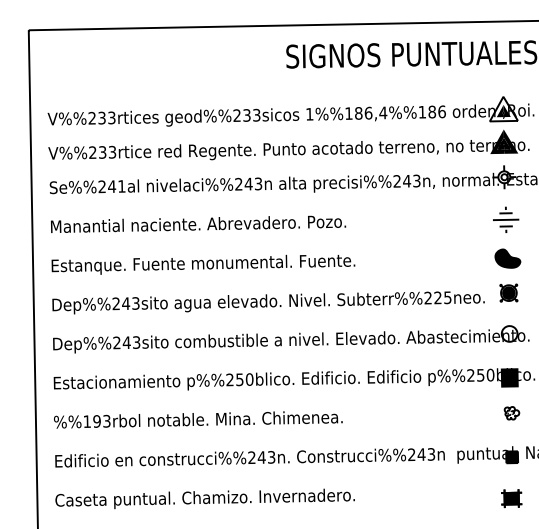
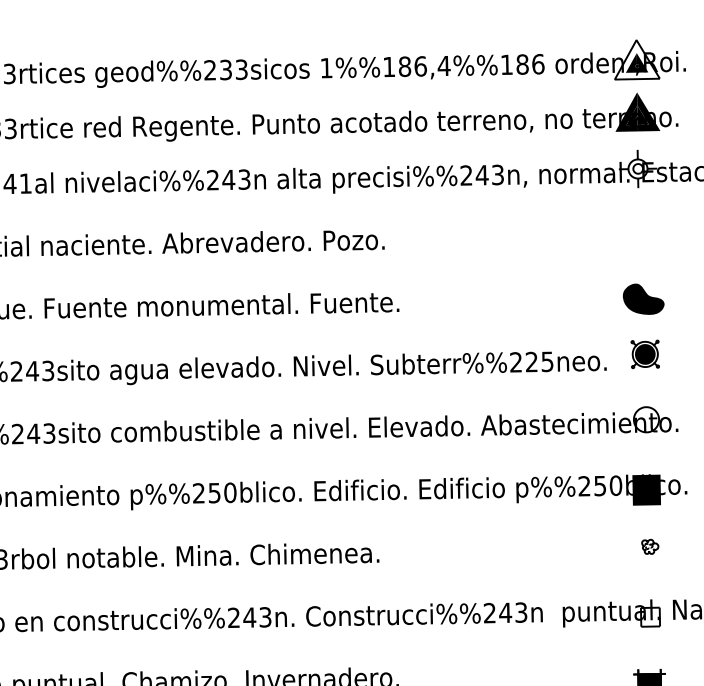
part: (506, 219) -> (641, 236), removed
part: (511, 413) -> (649, 547), size x0.7
fill: (512, 457) -> (651, 617), removed

